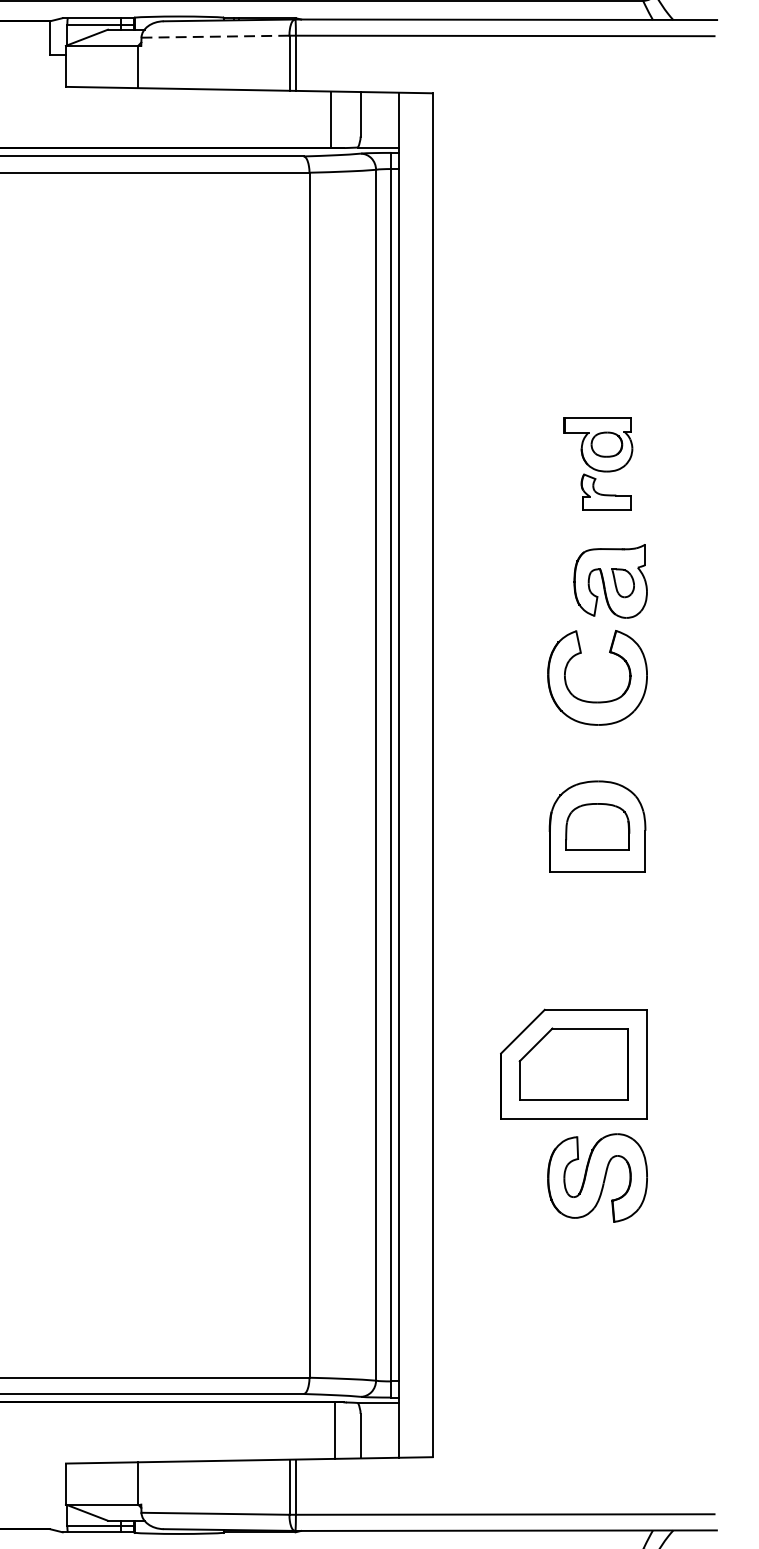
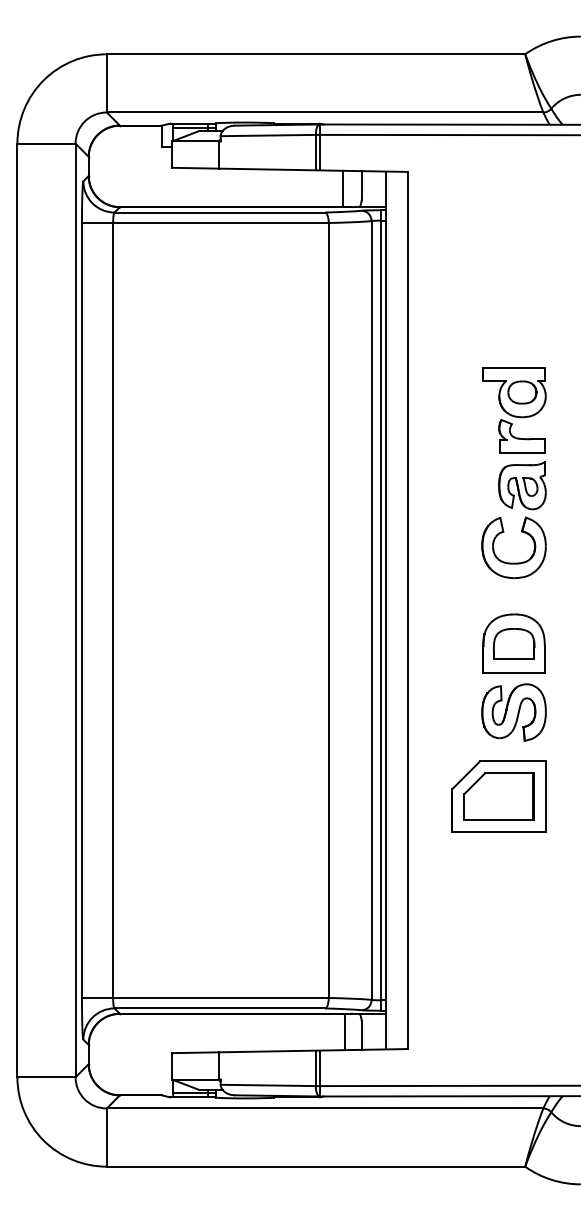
line: (215, 36) -> (268, 135), dashed -> solid
part: (598, 464) -> (514, 410), size x1.43
part: (596, 1177) -> (513, 712), moved

